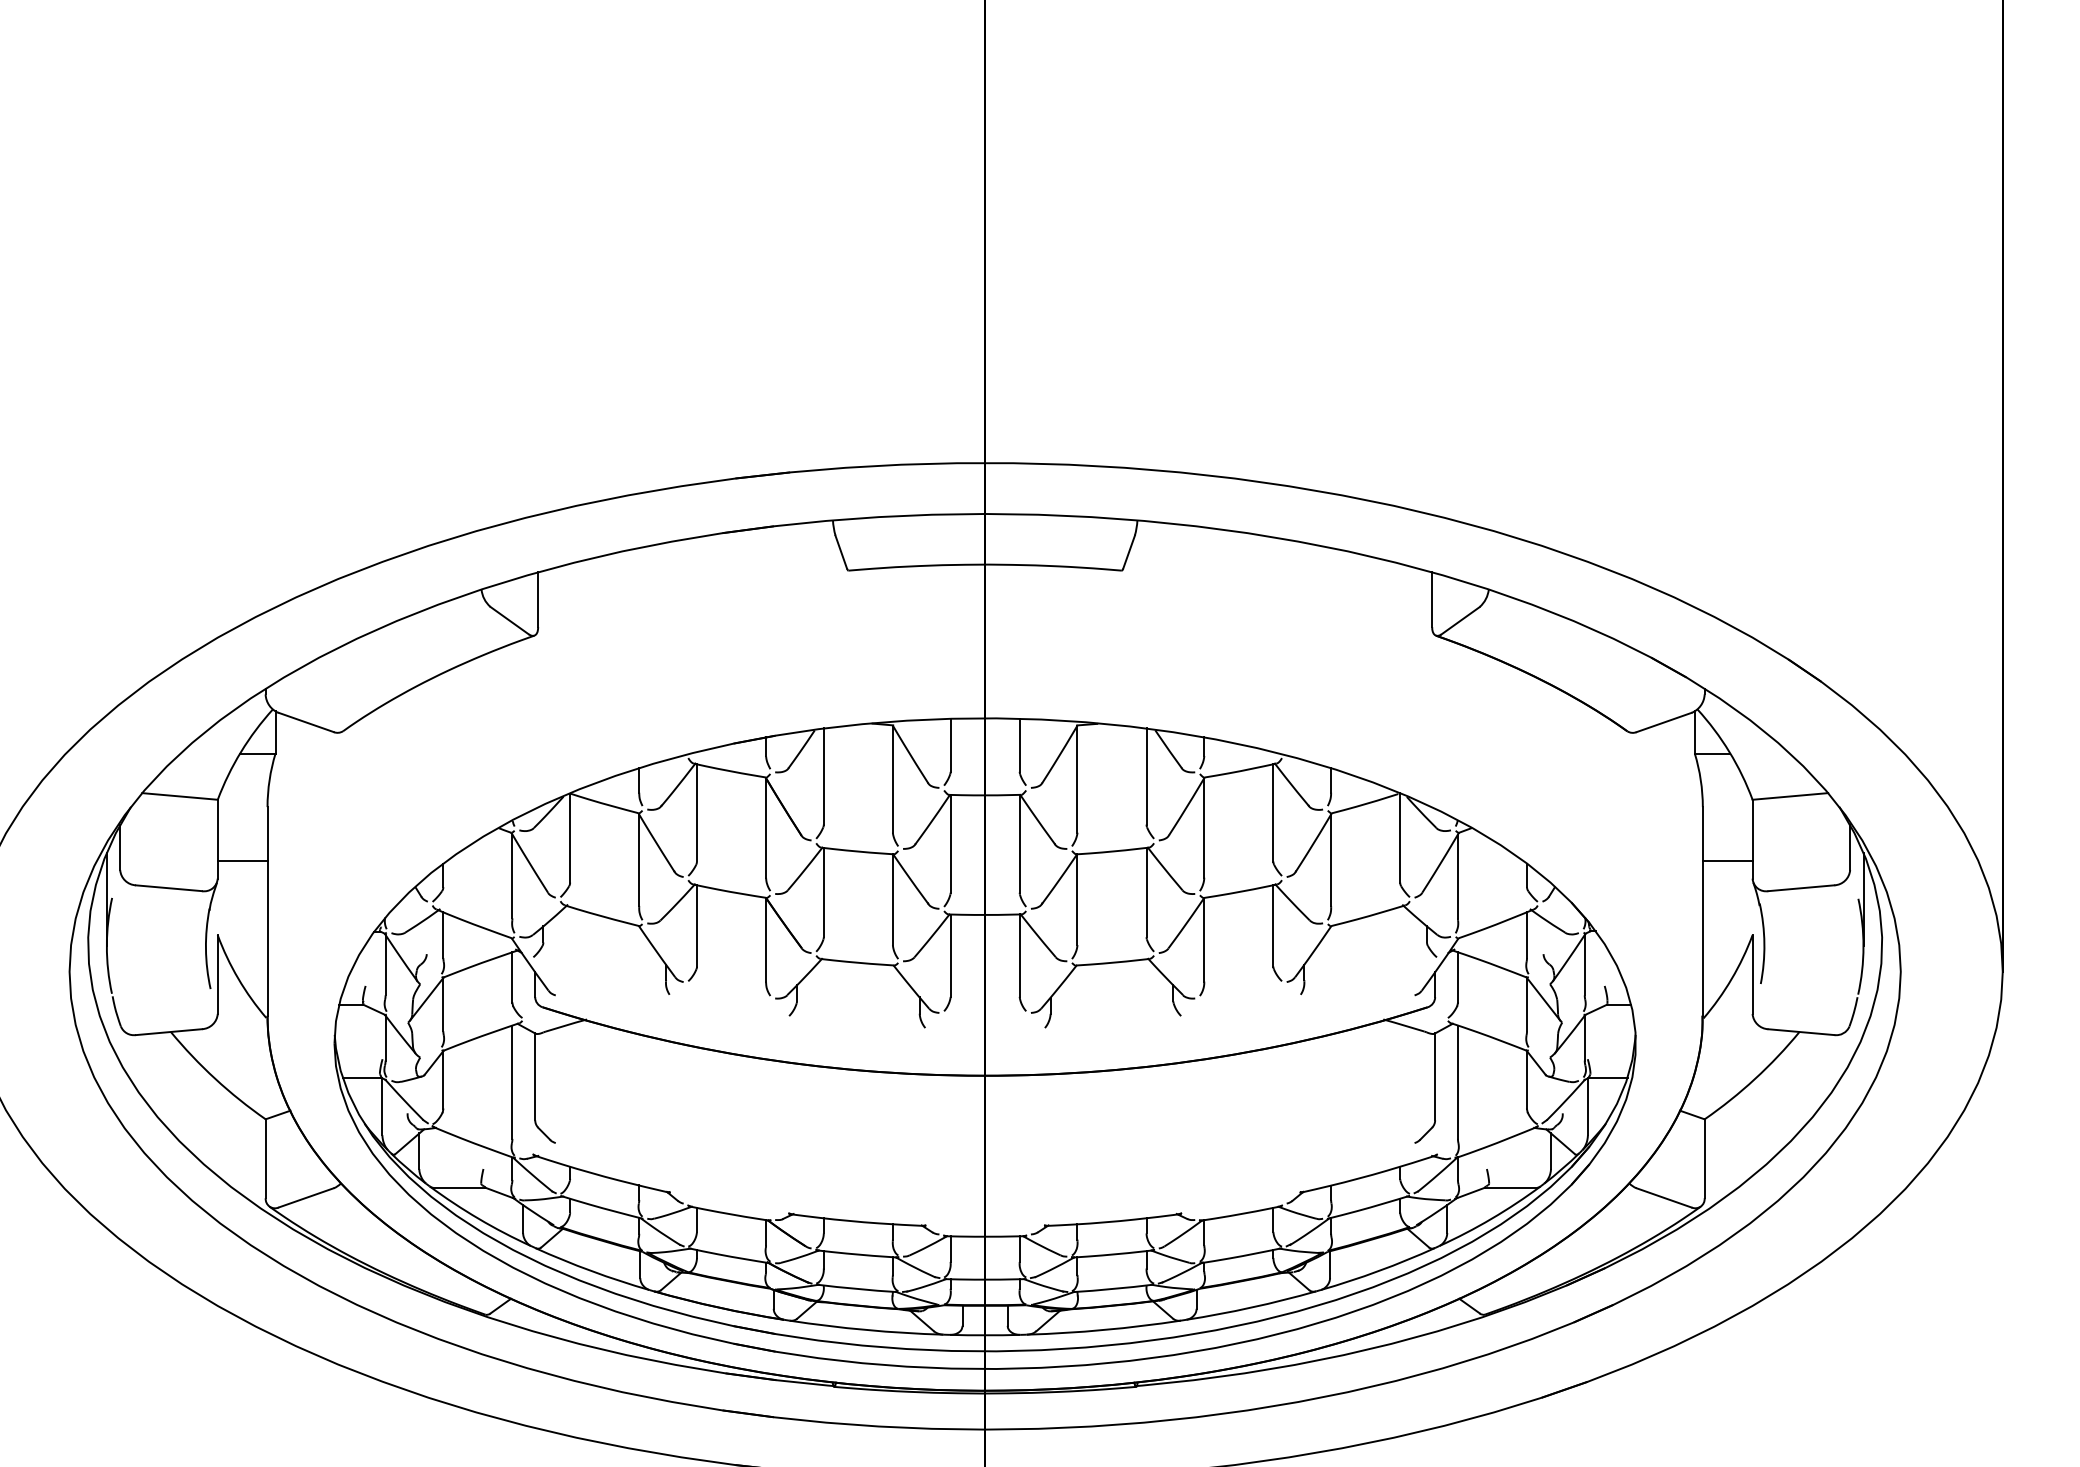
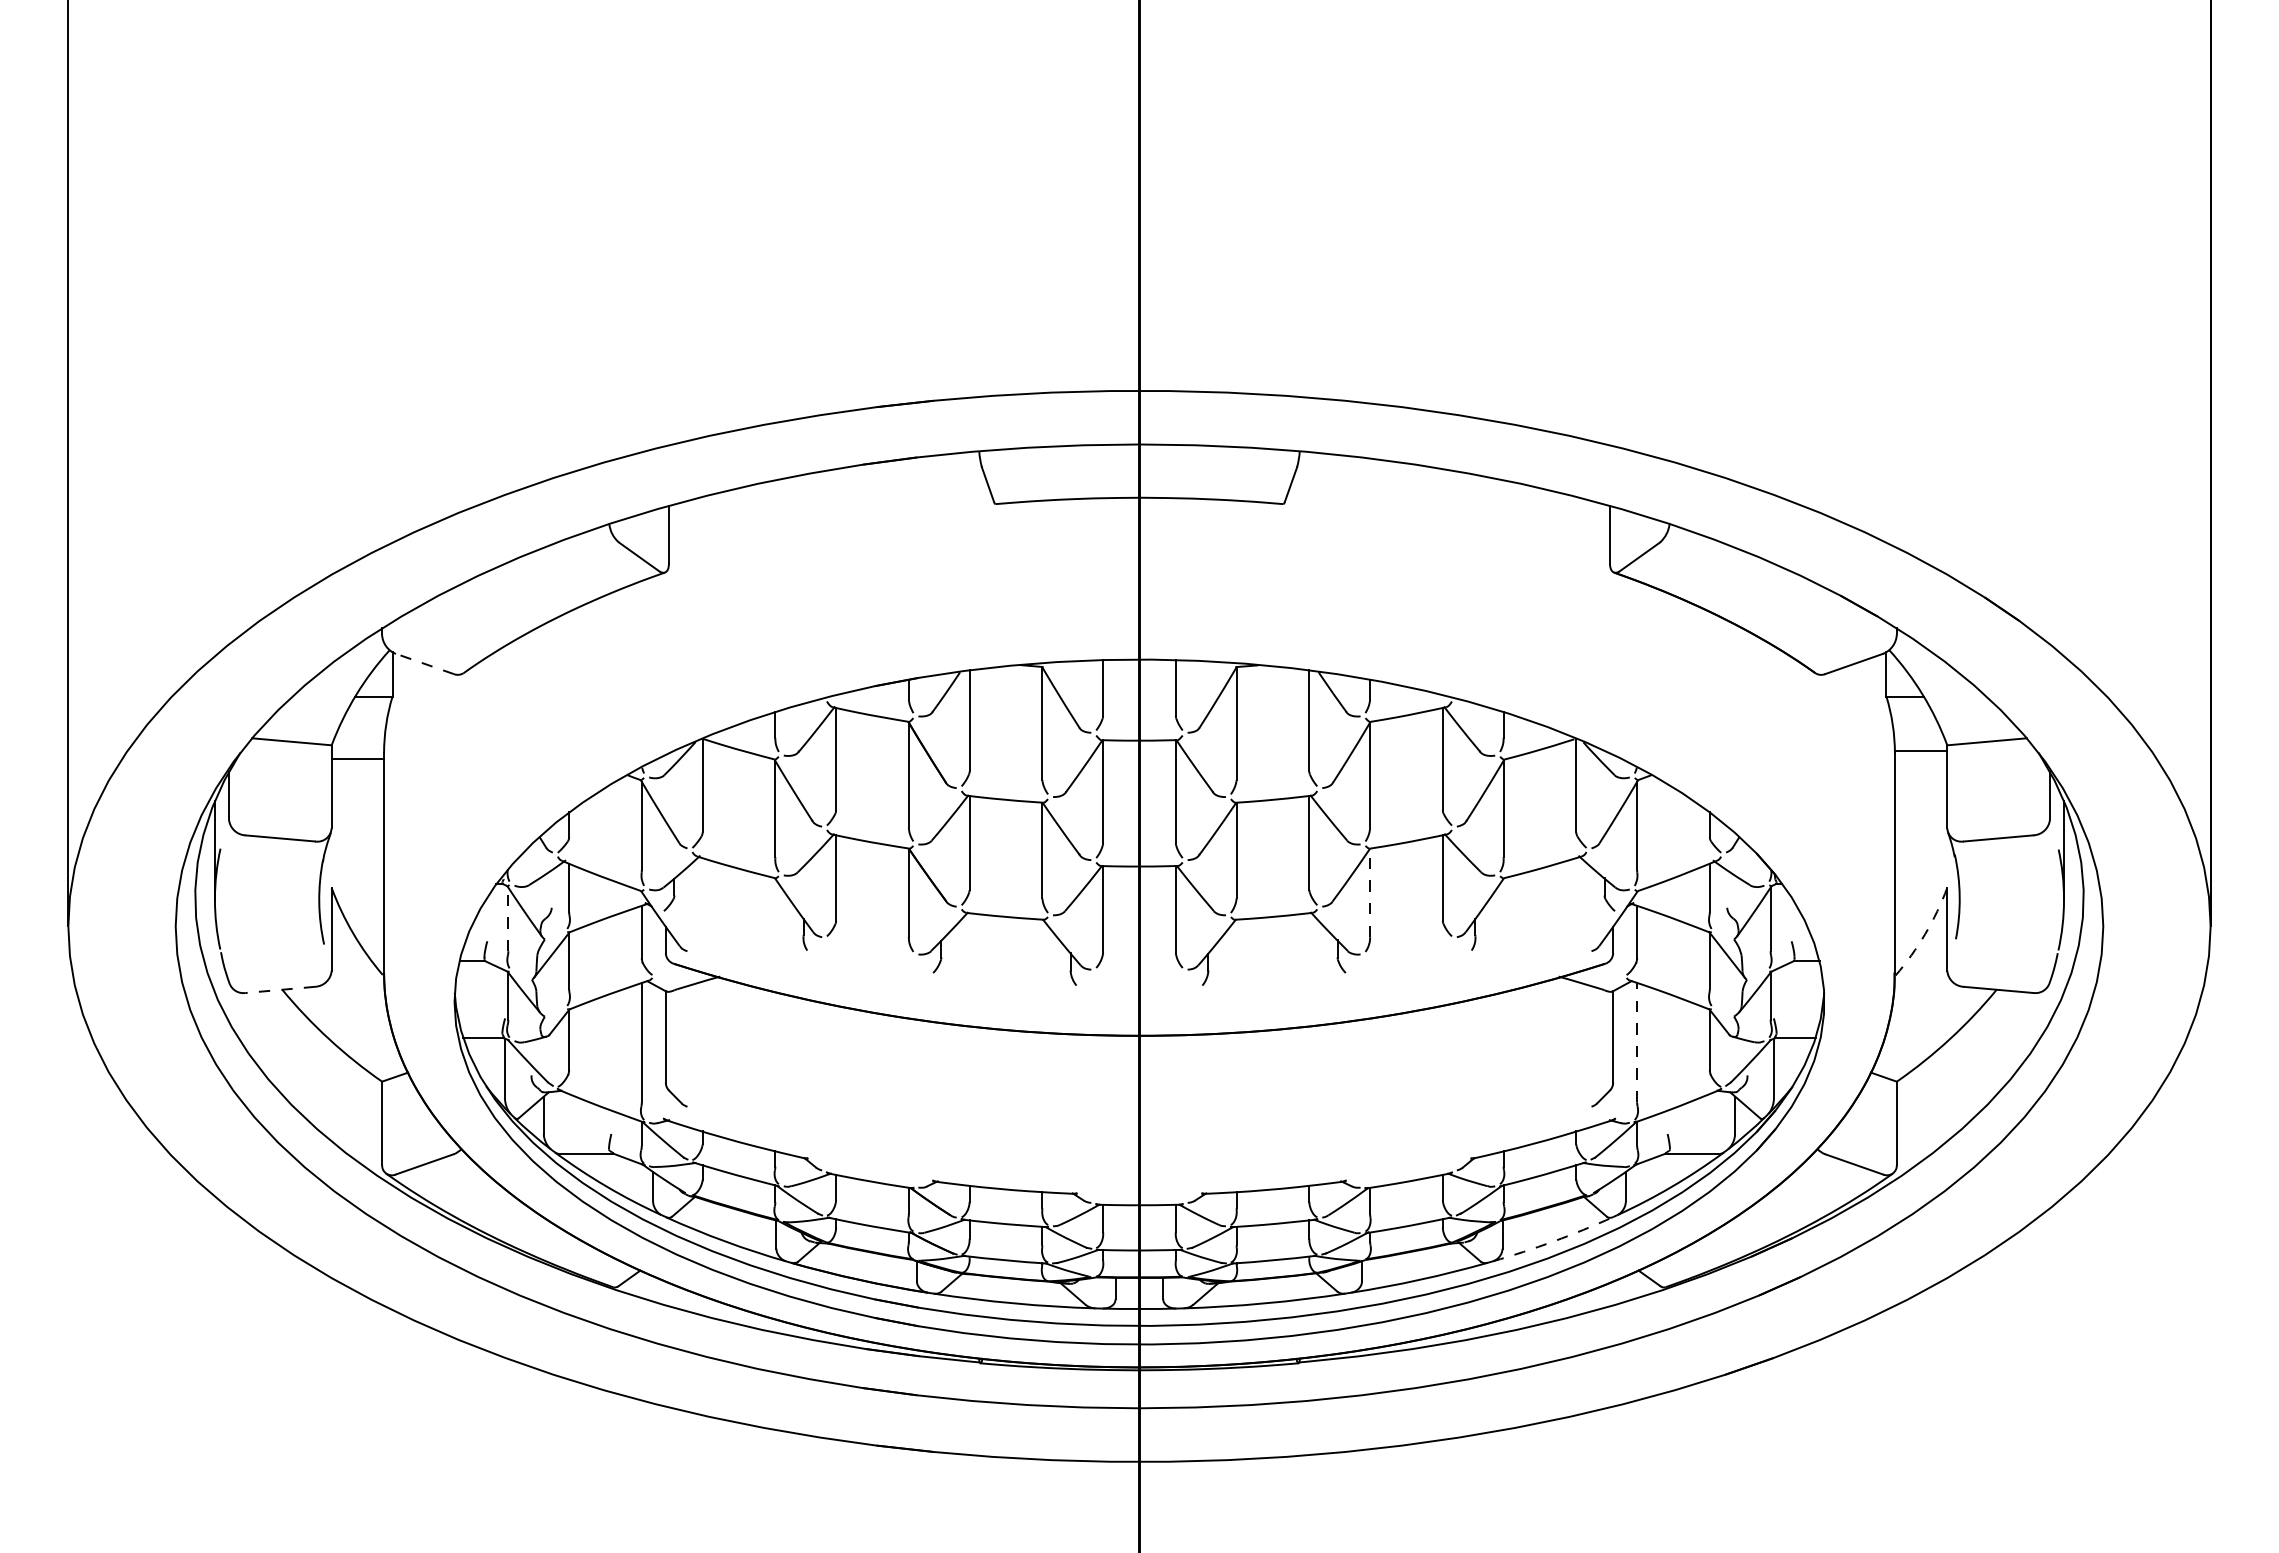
line: (305, 722) -> (424, 663), solid -> dashed
line: (242, 860) -> (357, 759), moved
line: (1727, 860) -> (1920, 751), moved
line: (1204, 939) -> (1370, 892), solid -> dashed
line: (385, 965) -> (508, 919), solid -> dashed
arc: (1731, 978) -> (1925, 933), solid -> dashed
line: (169, 1031) -> (280, 989), solid -> dashed
line: (1458, 1082) -> (1637, 1042), solid -> dashed
arc: (1378, 1271) -> (1553, 1241), solid -> dashed

